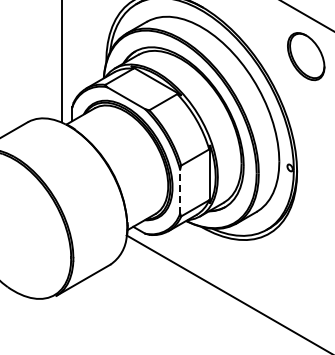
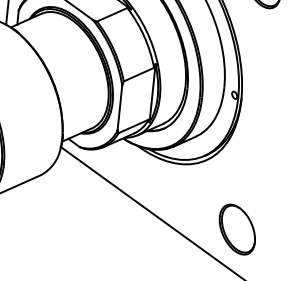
line: (180, 191) -> (120, 107), dashed -> solid
part: (306, 297) -> (237, 229), added

